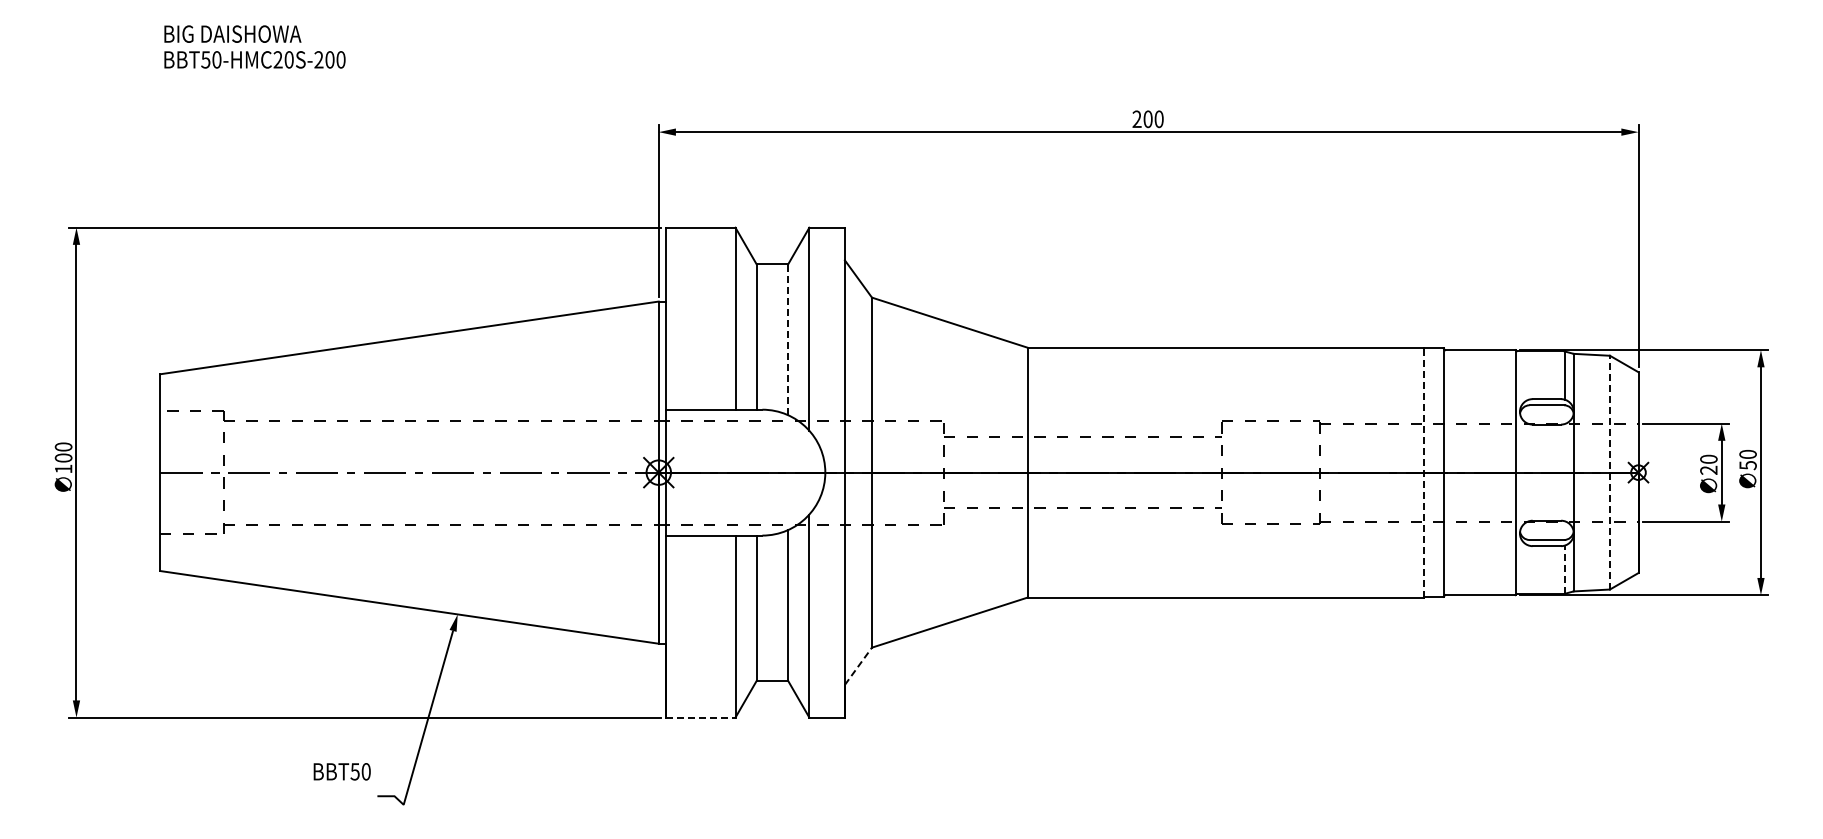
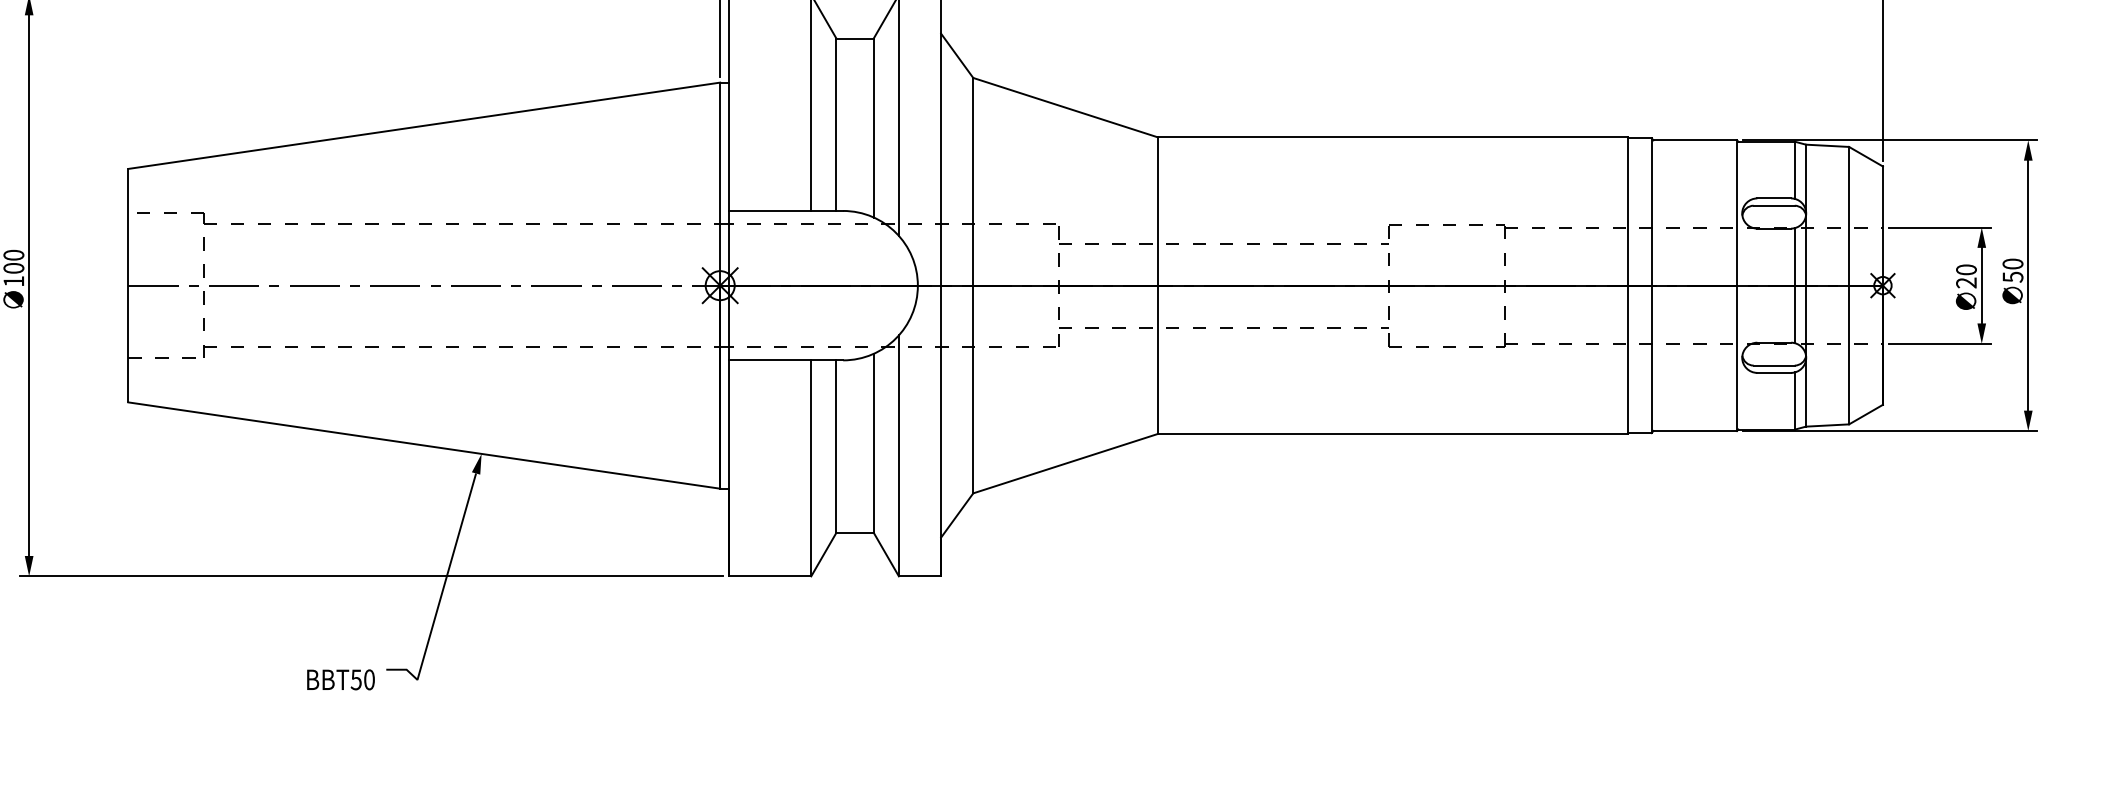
line: (788, 339) -> (874, 127), dashed -> solid
line: (1423, 472) -> (1627, 285), dashed -> solid
line: (1564, 472) -> (1795, 285), added
line: (1609, 472) -> (1848, 285), dashed -> solid
line: (1564, 569) -> (1795, 400), dashed -> solid
line: (858, 665) -> (957, 514), dashed -> solid
line: (700, 717) -> (769, 576), dashed -> solid
text: (341, 771) -> (340, 679), moved

